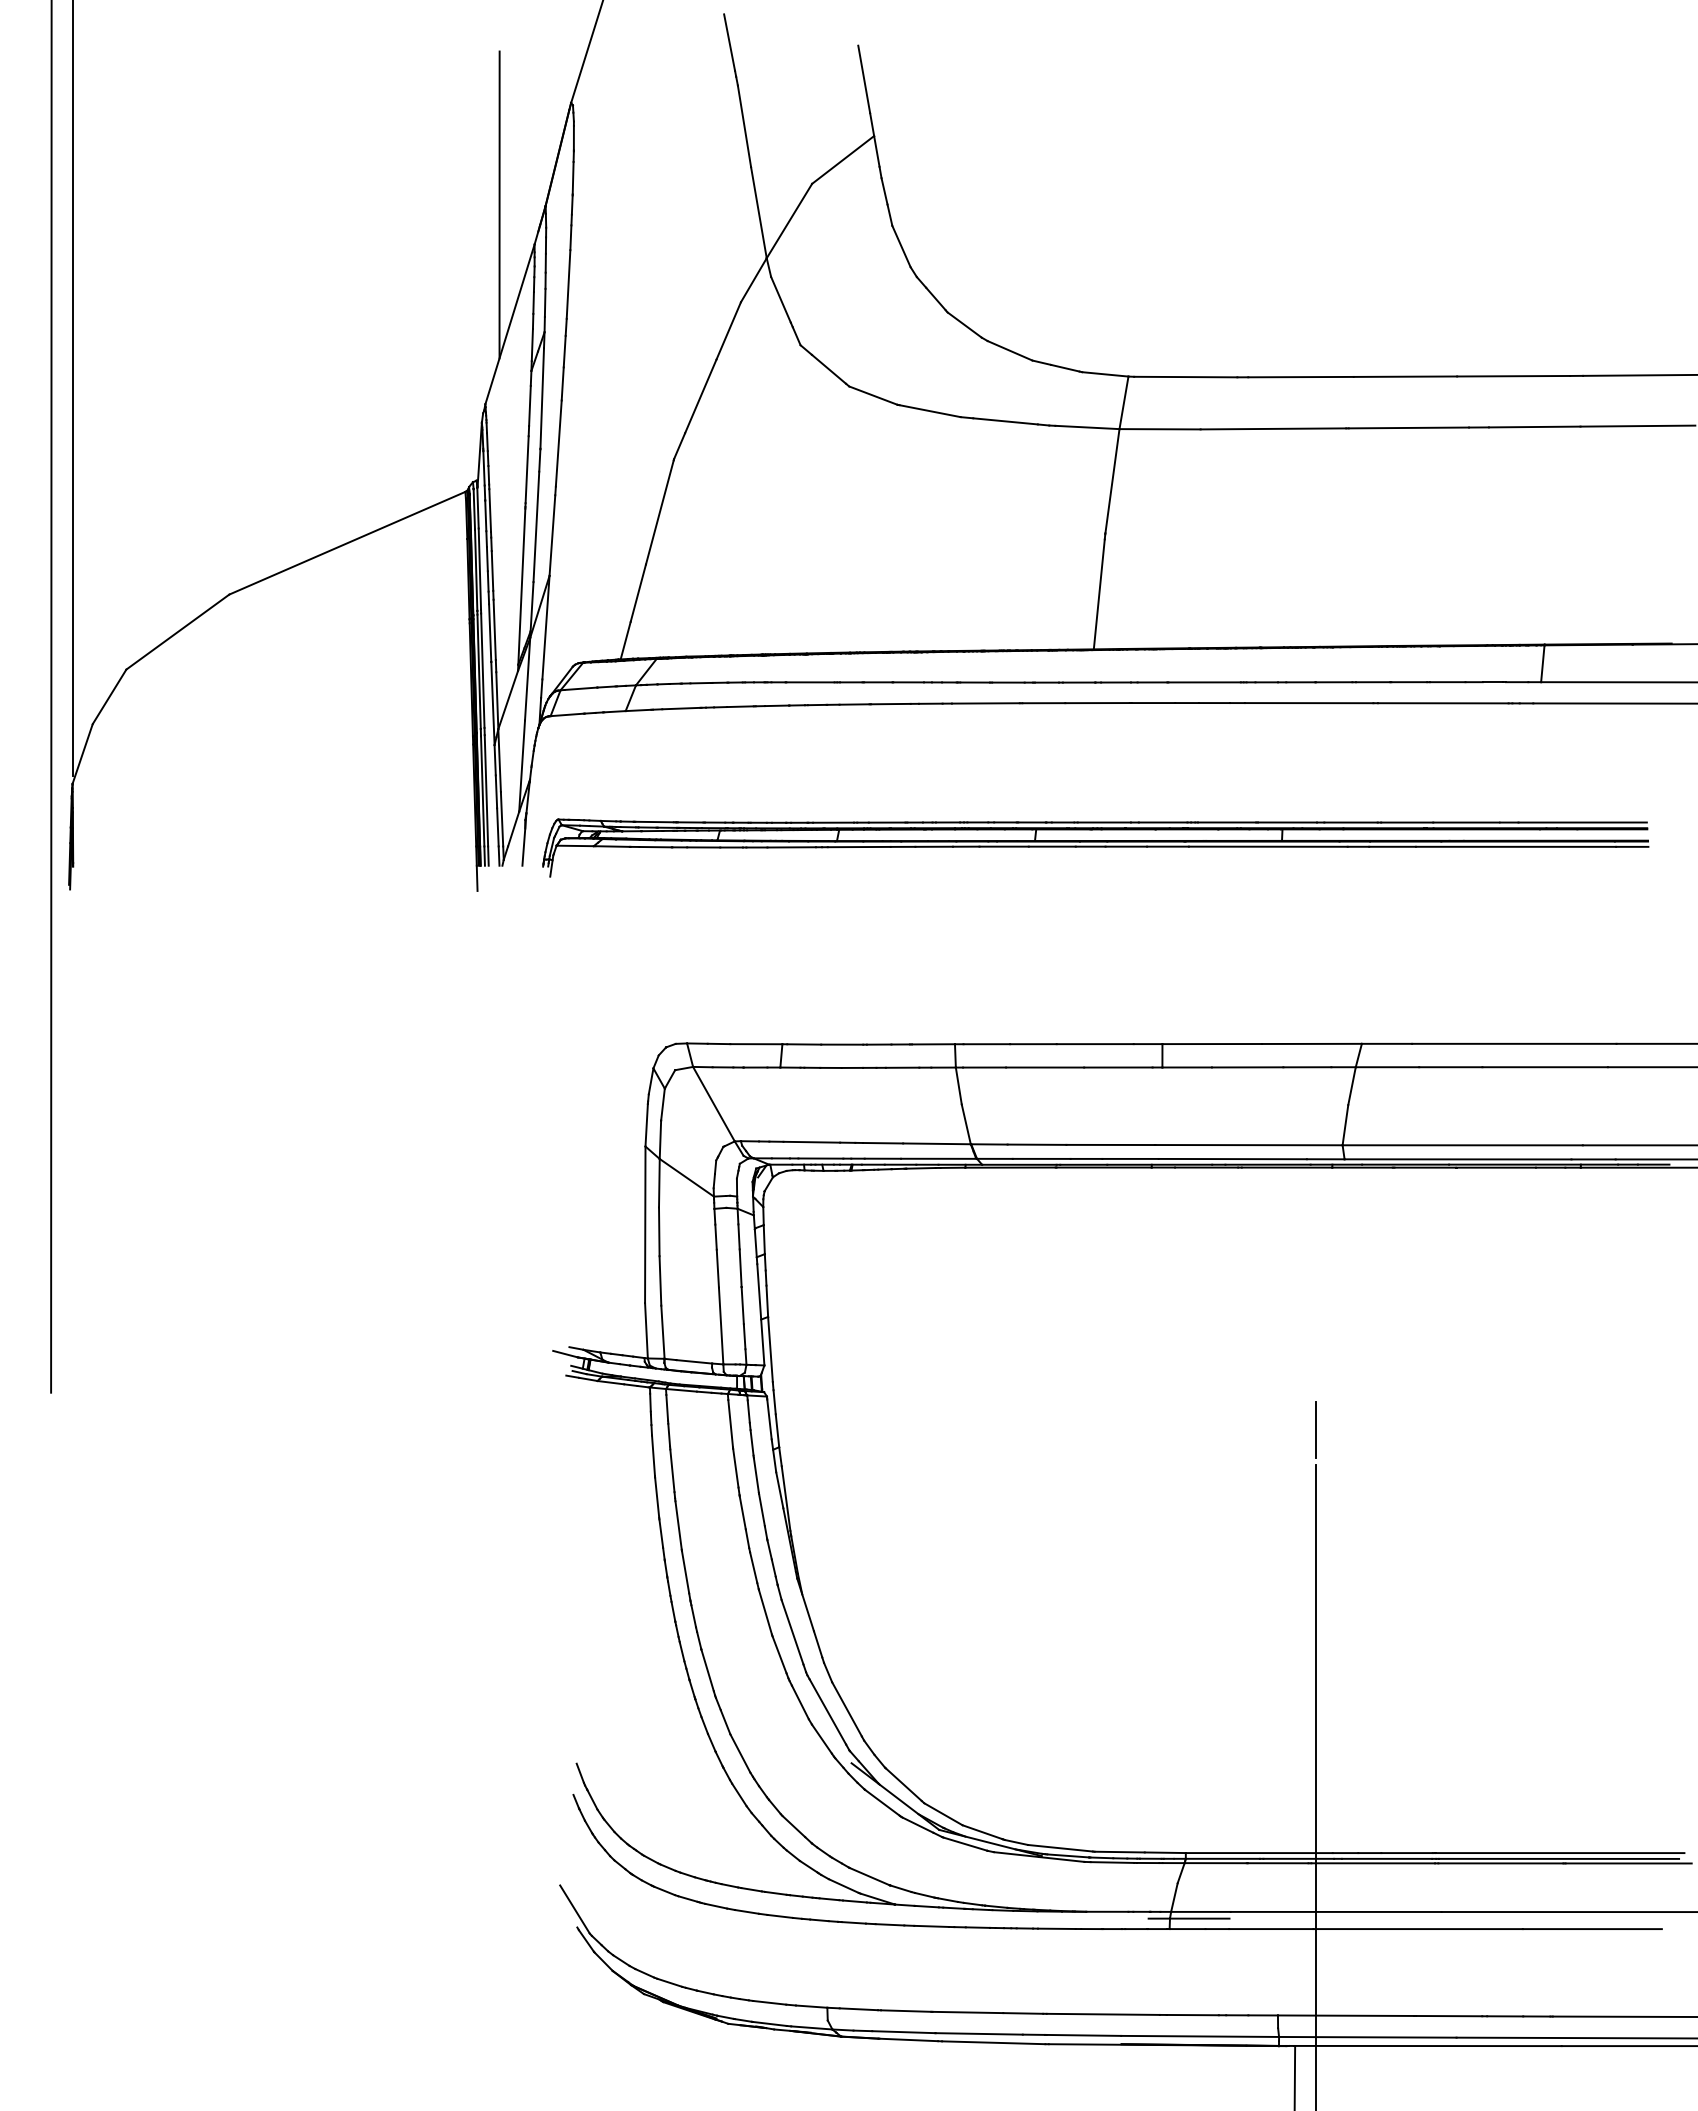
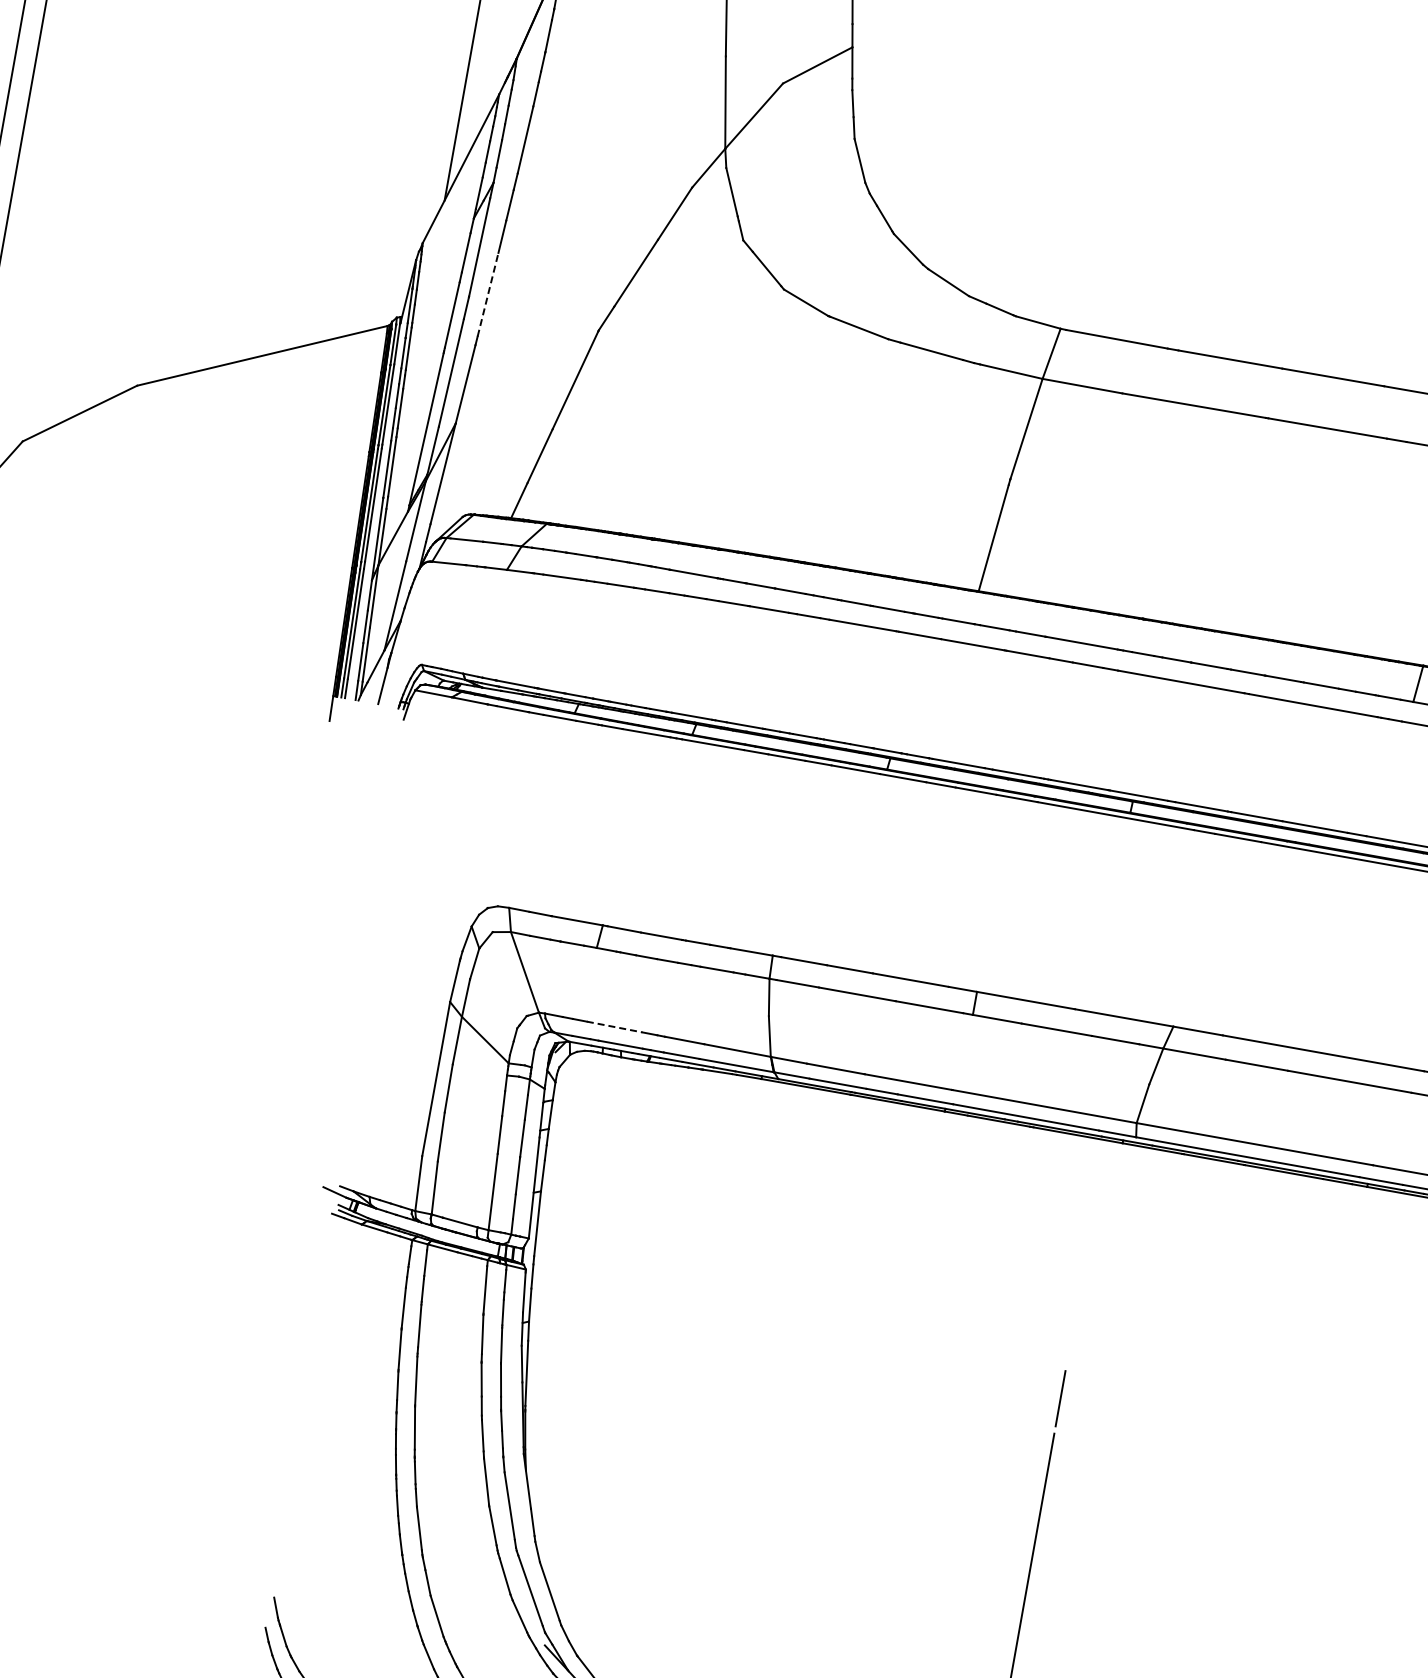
line: (558, 443) -> (487, 294), solid -> dashed
line: (812, 1142) -> (615, 1027), solid -> dashed

